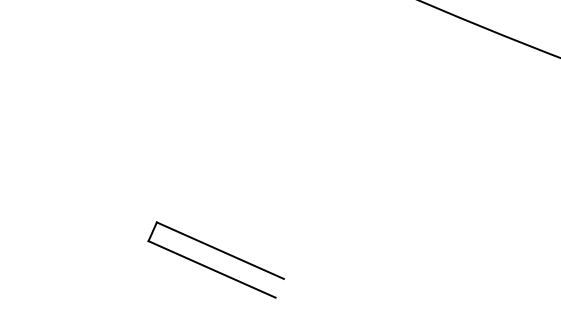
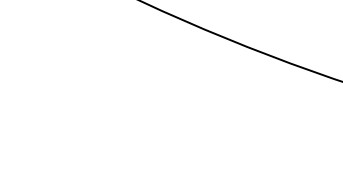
part: (215, 259) -> (99, 148), removed

